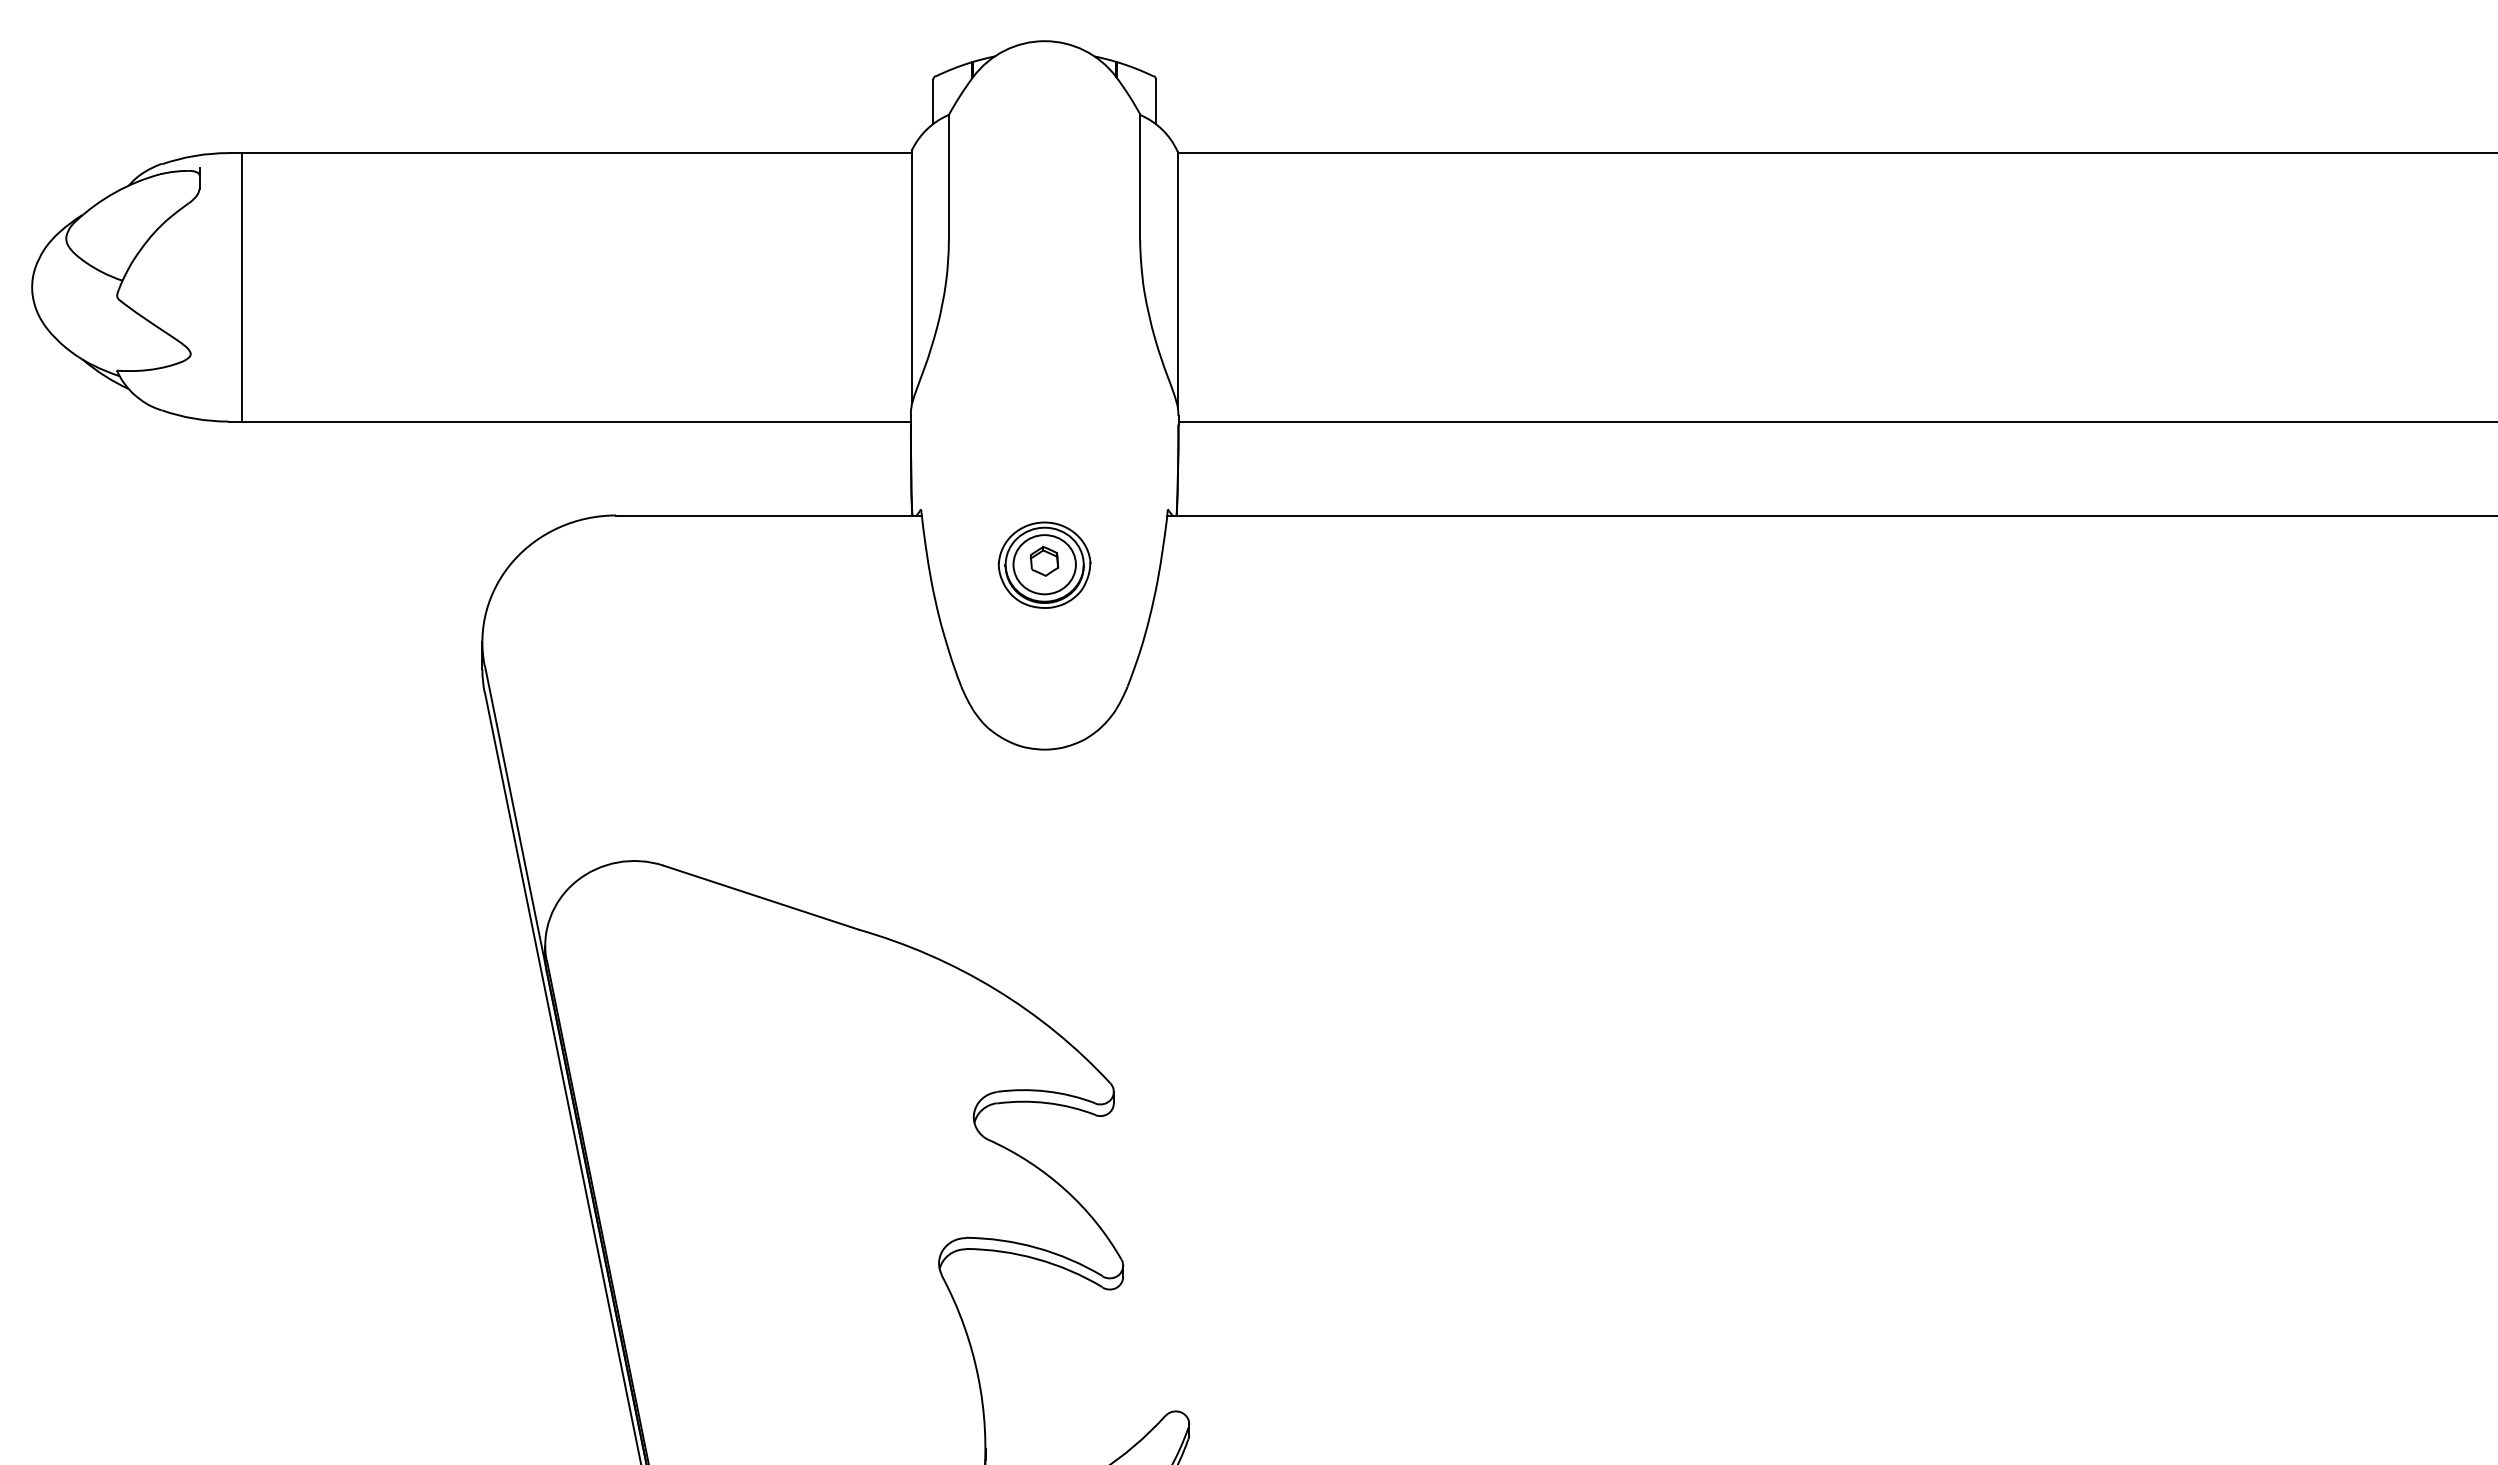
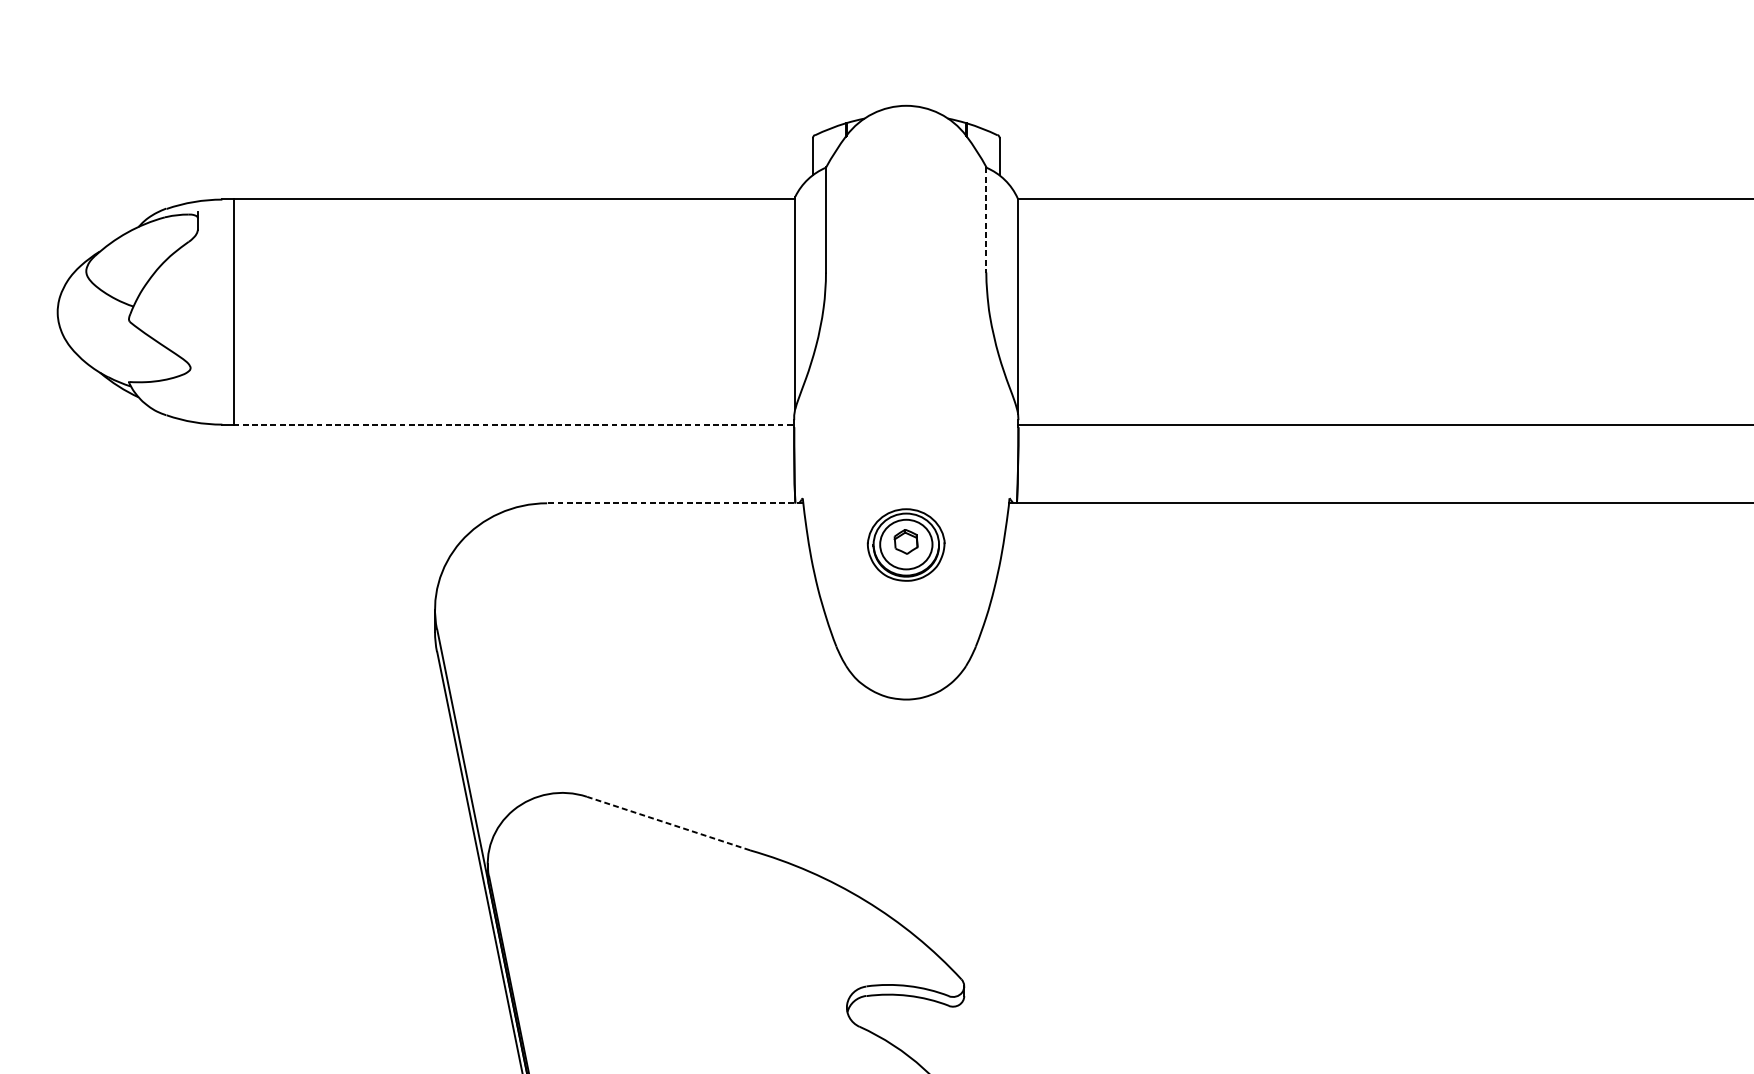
line: (1140, 177) -> (986, 220), solid -> dashed
line: (576, 421) -> (513, 424), solid -> dashed
line: (768, 515) -> (674, 503), solid -> dashed
line: (760, 897) -> (668, 823), solid -> dashed

